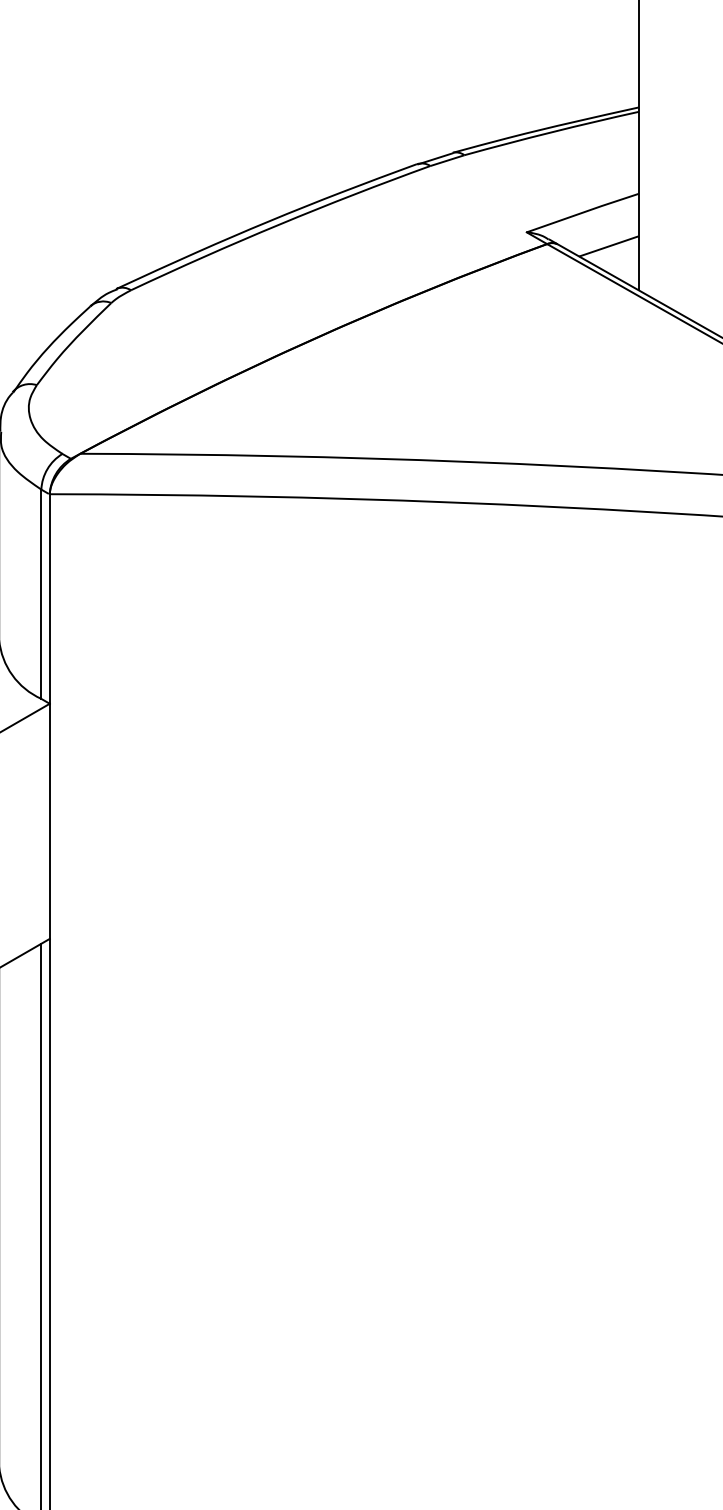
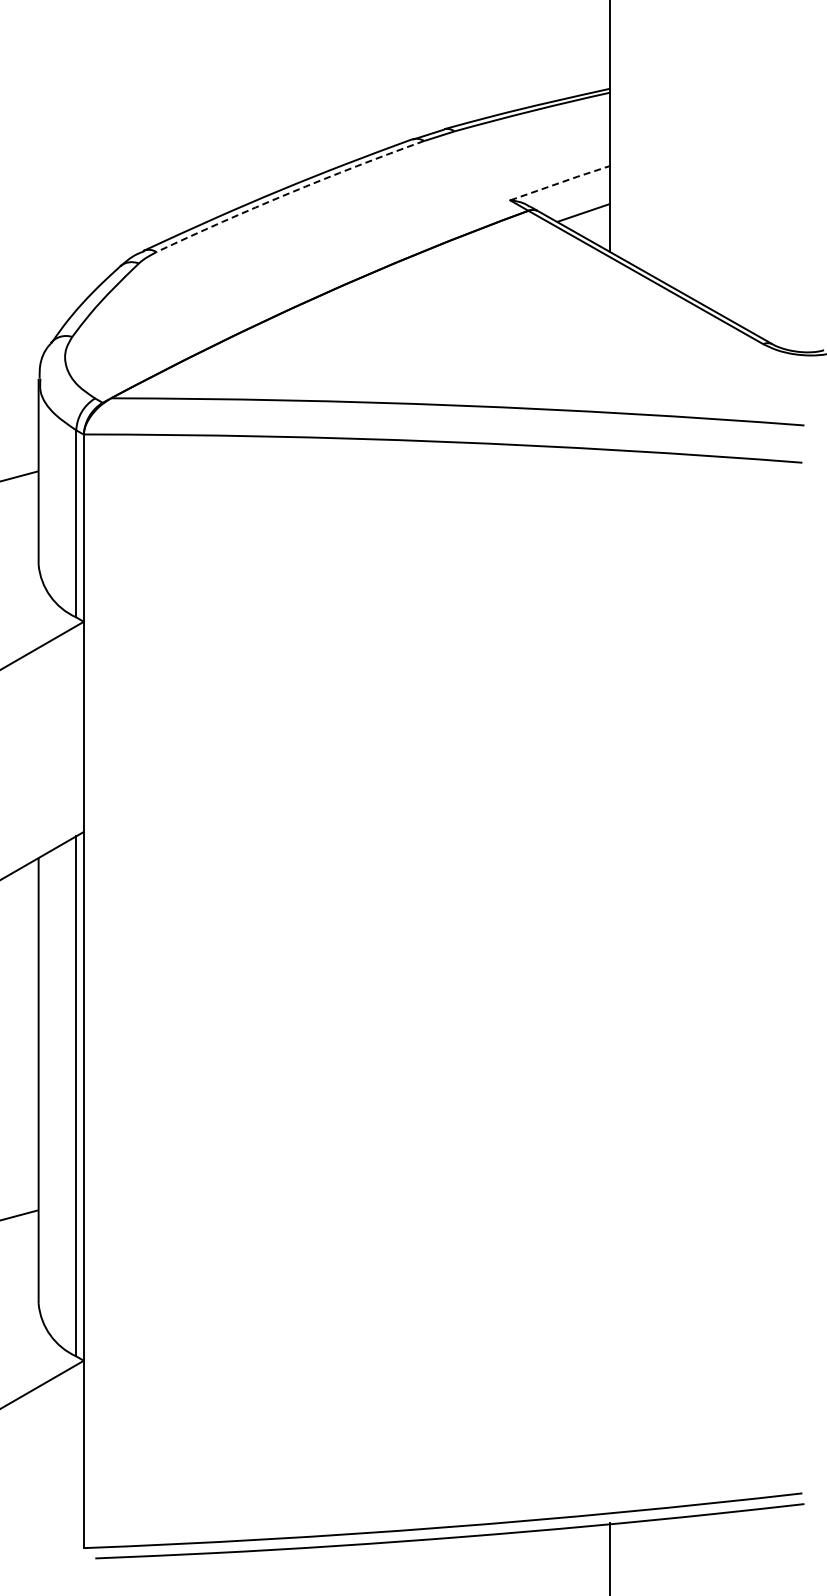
line: (584, 212) -> (561, 182), solid -> dashed
arc: (279, 224) -> (289, 193), solid -> dashed

